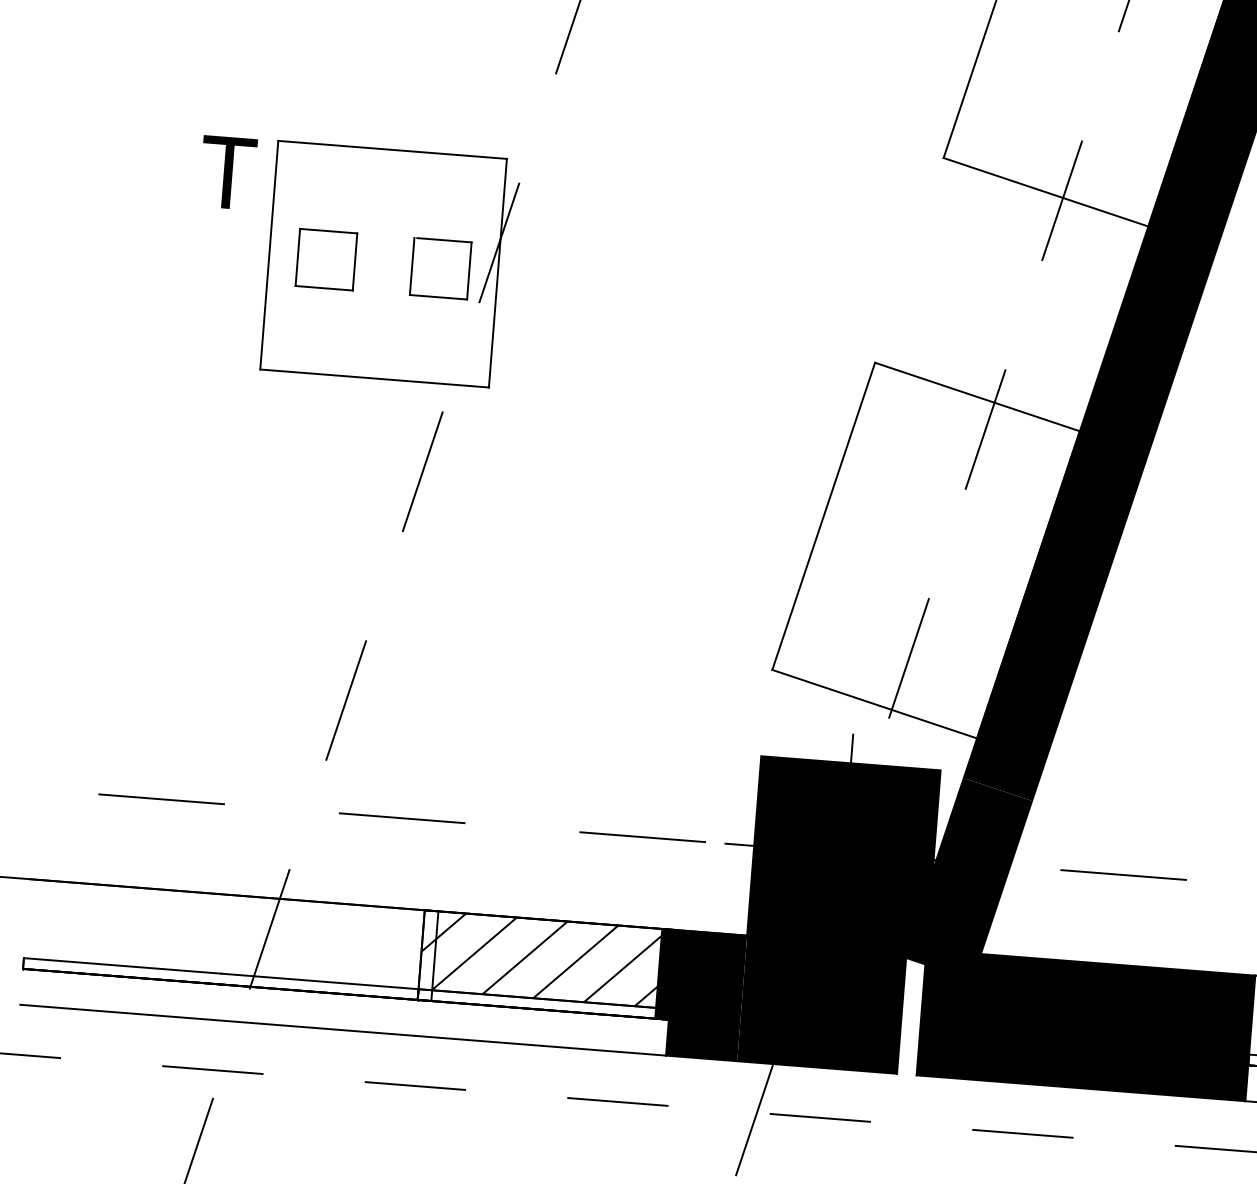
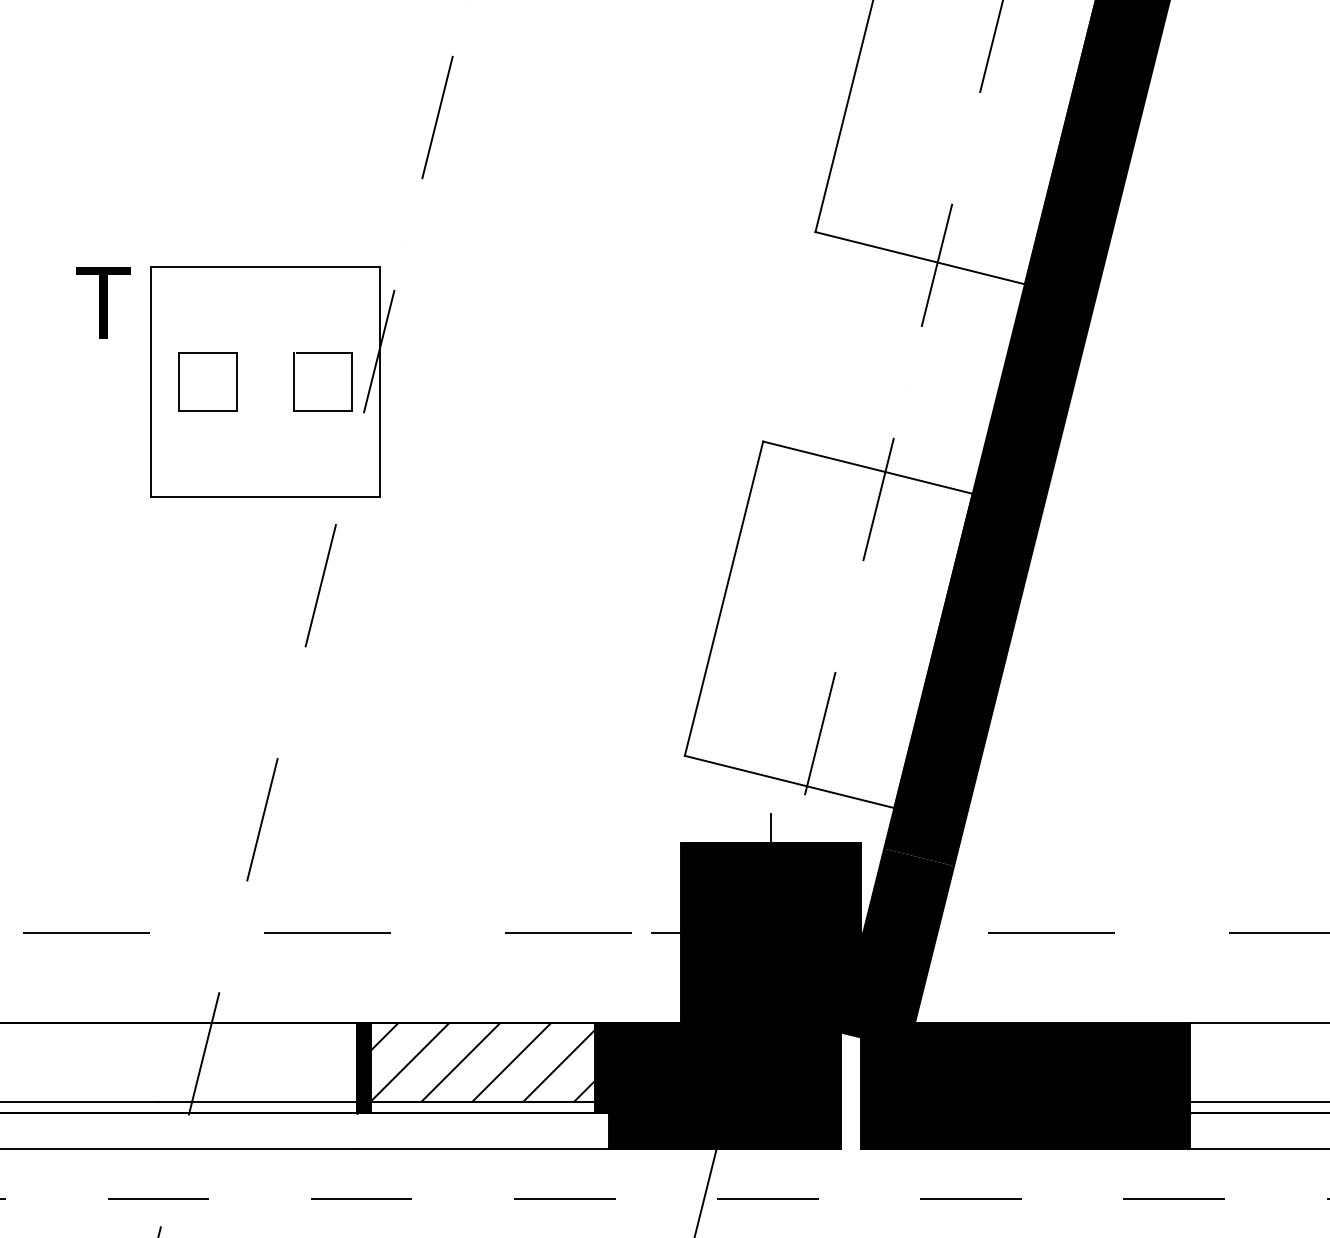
fill: (427, 955) -> (363, 1067), added

